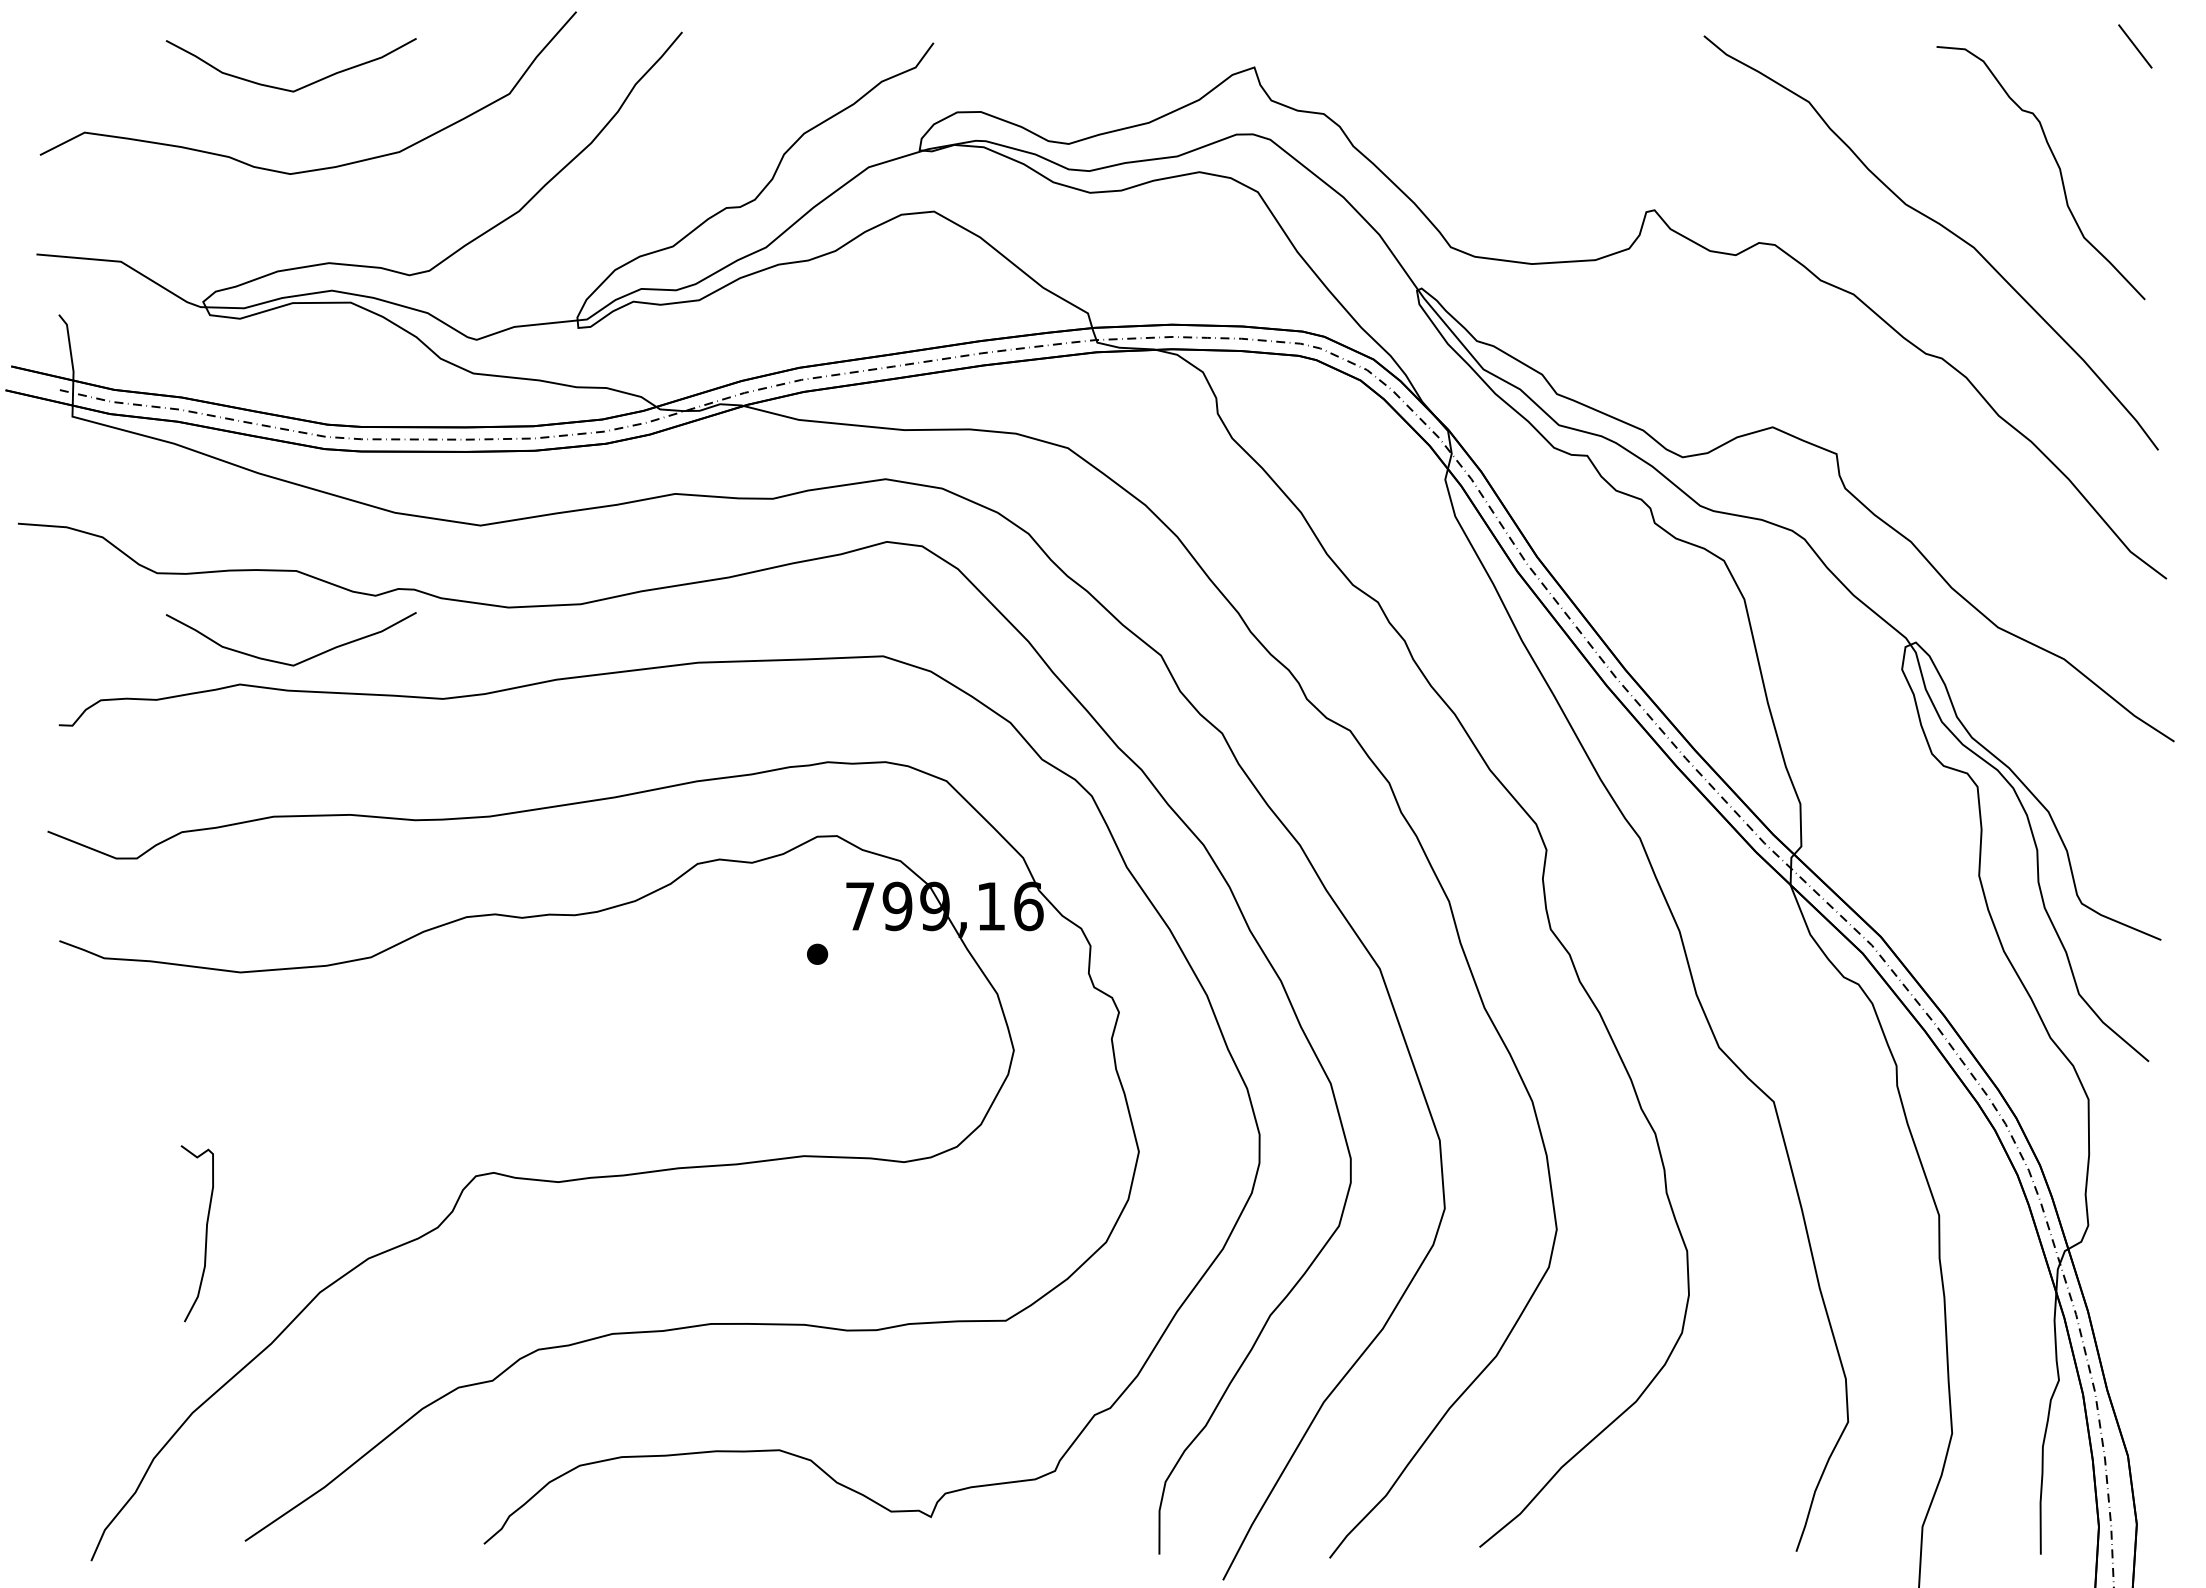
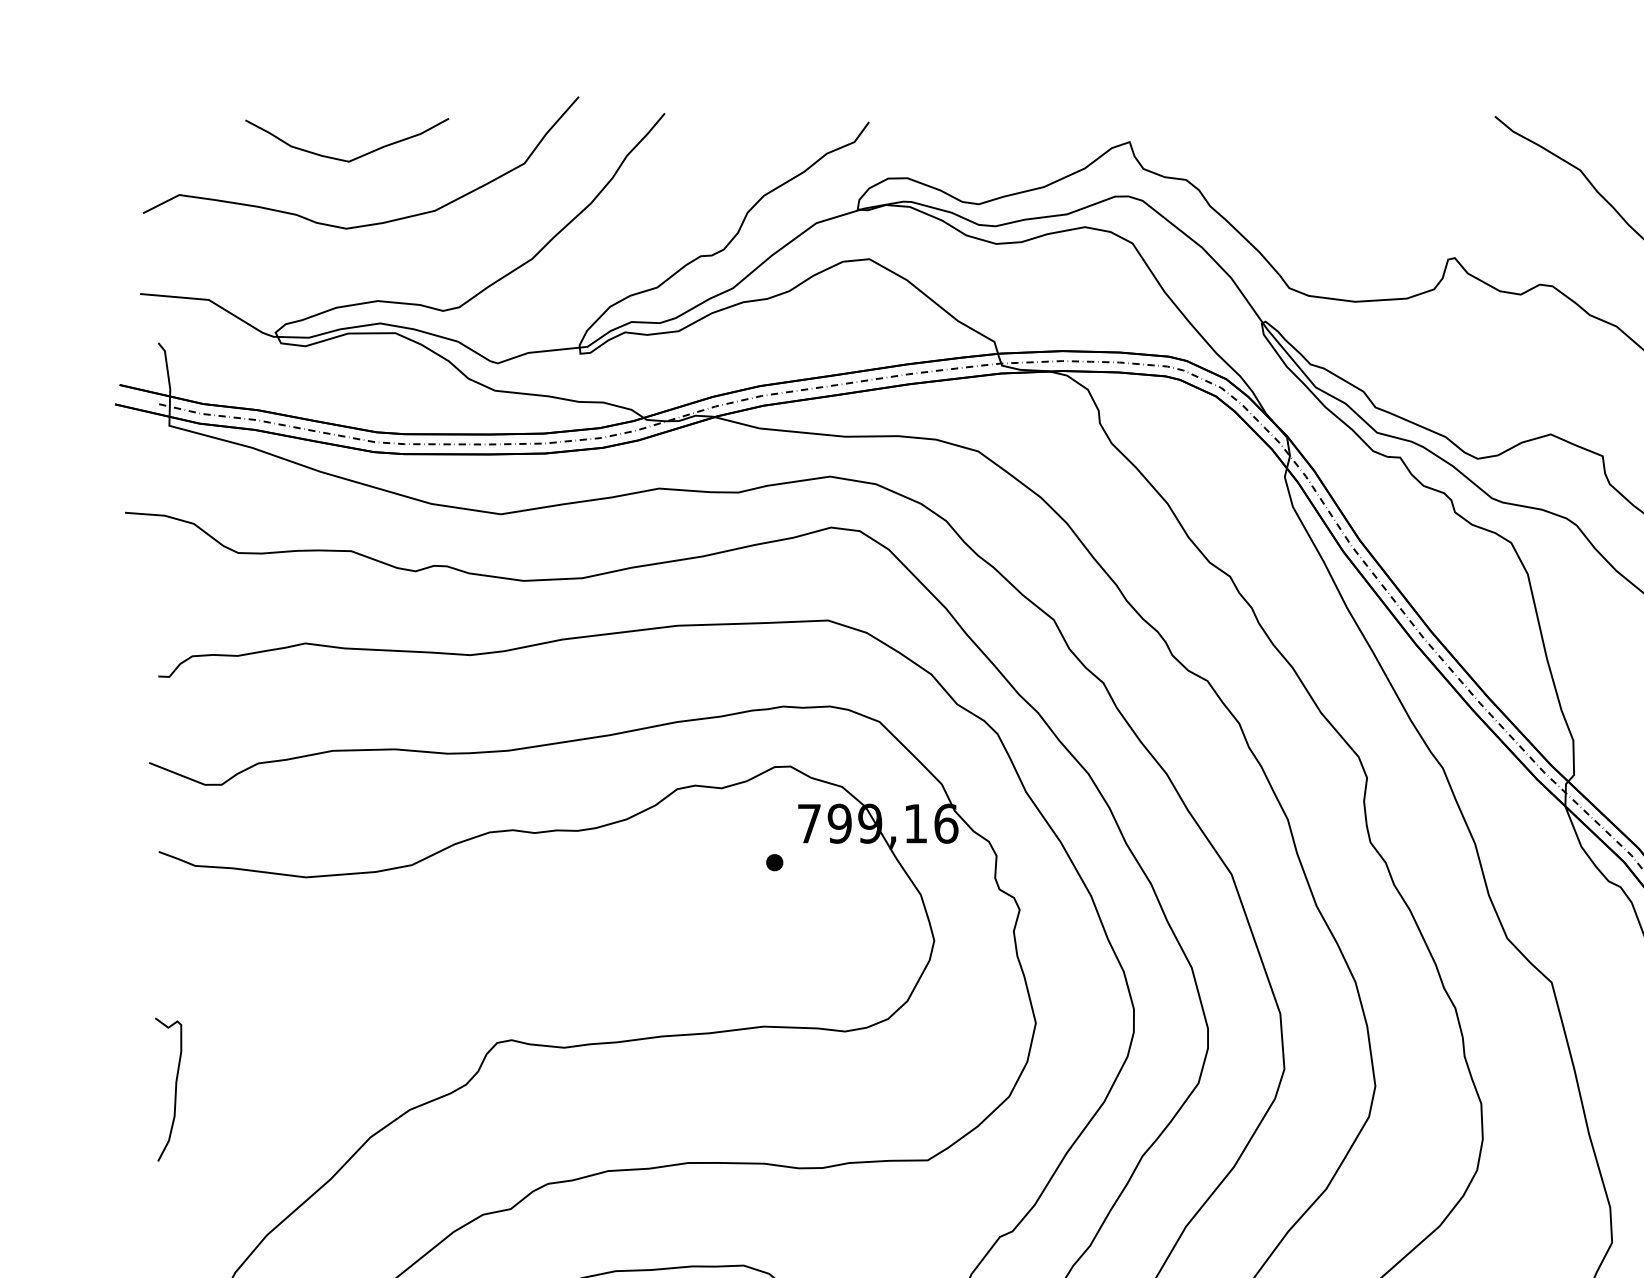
curve: (284, 662) -> (341, 625), removed
curve: (205, 1233) -> (175, 1089), moved

